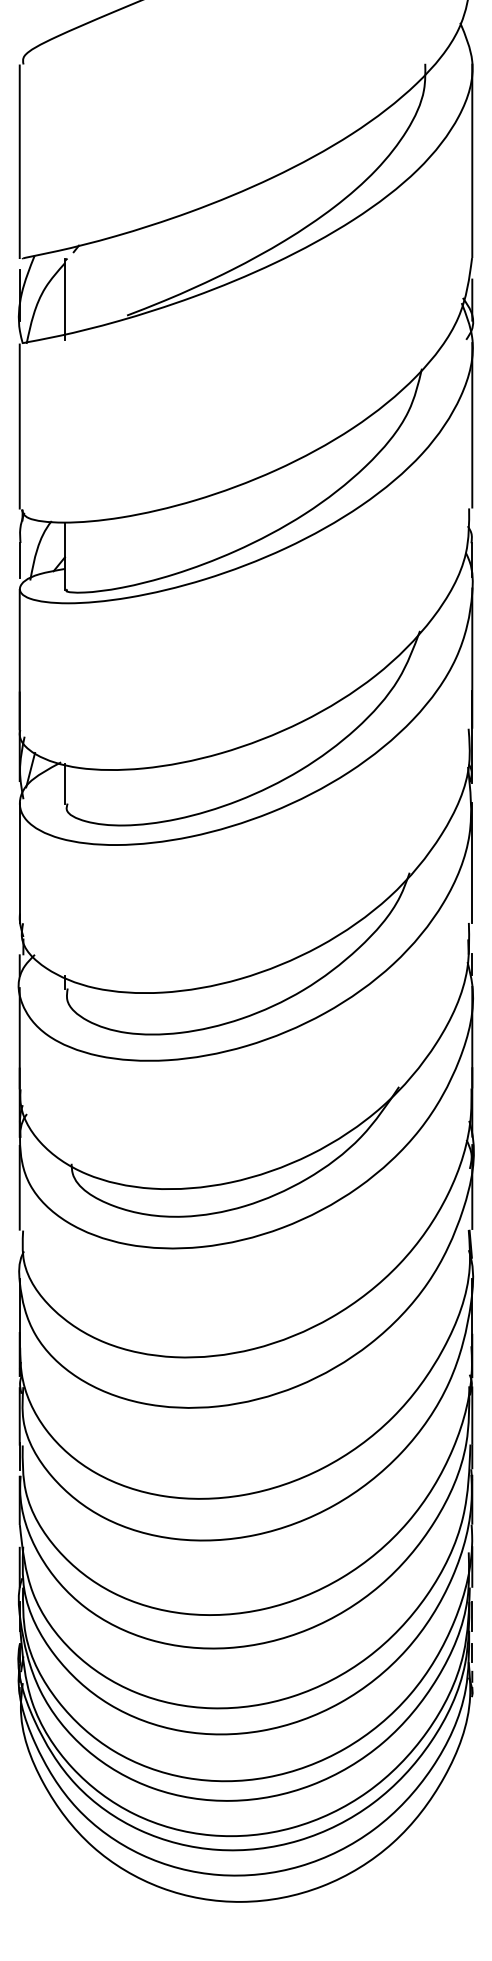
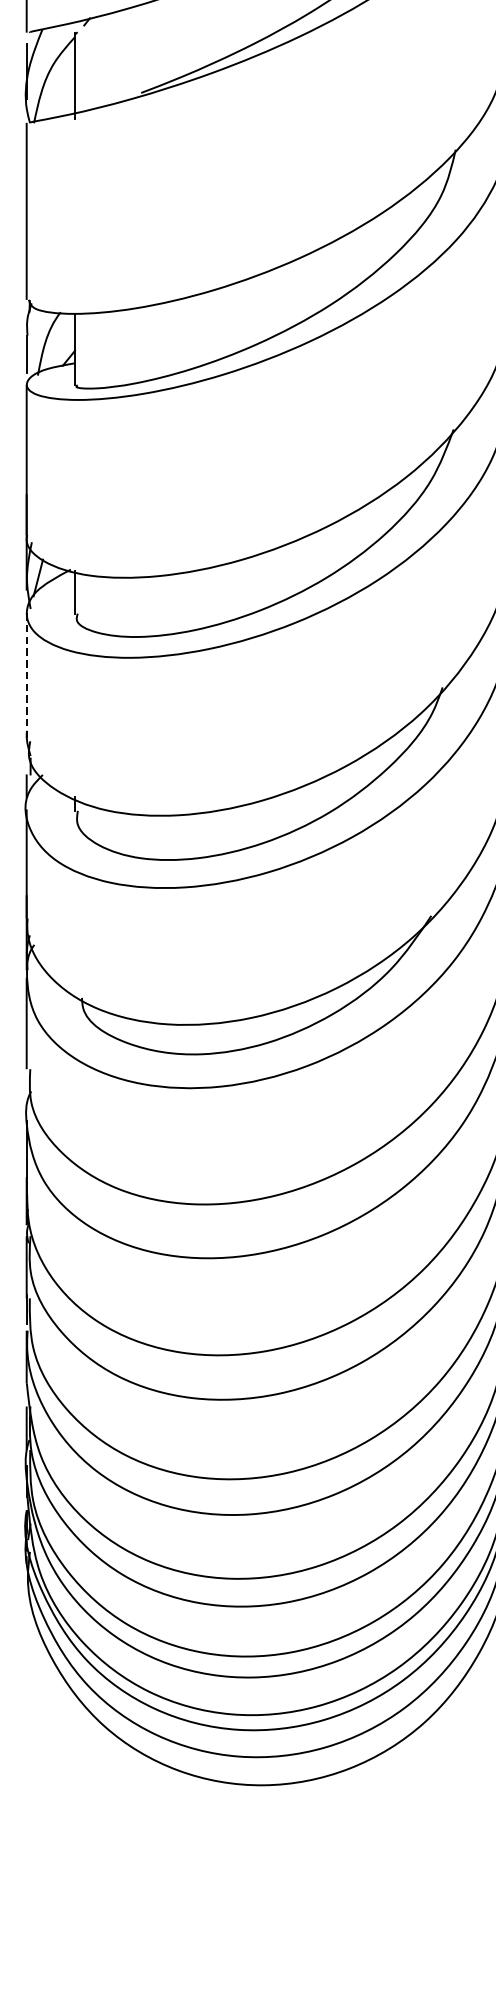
line: (19, 863) -> (26, 677), solid -> dashed

